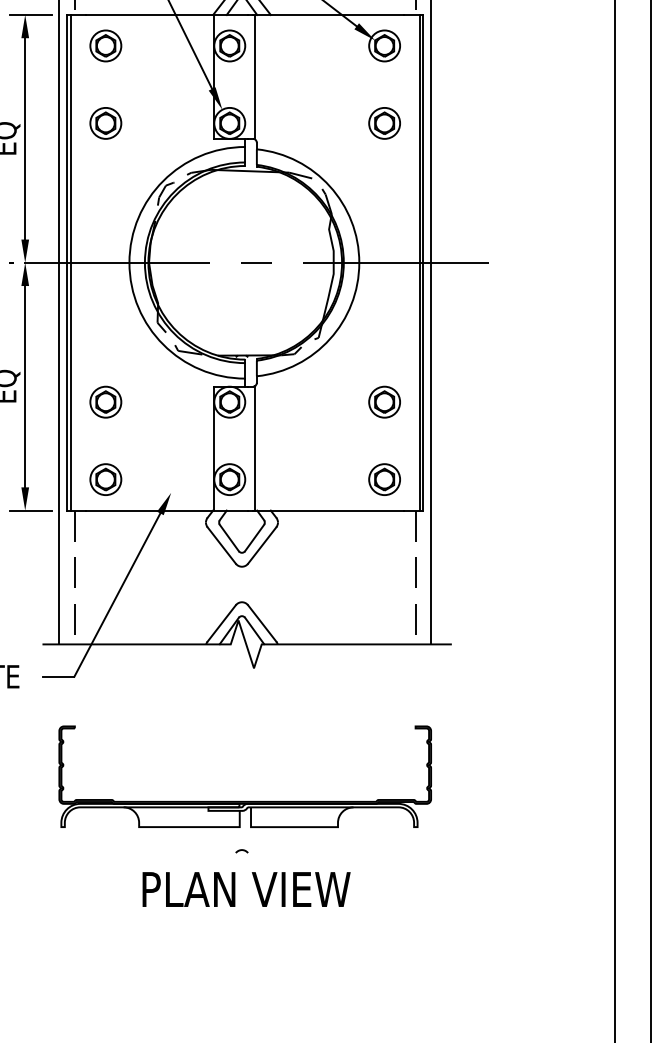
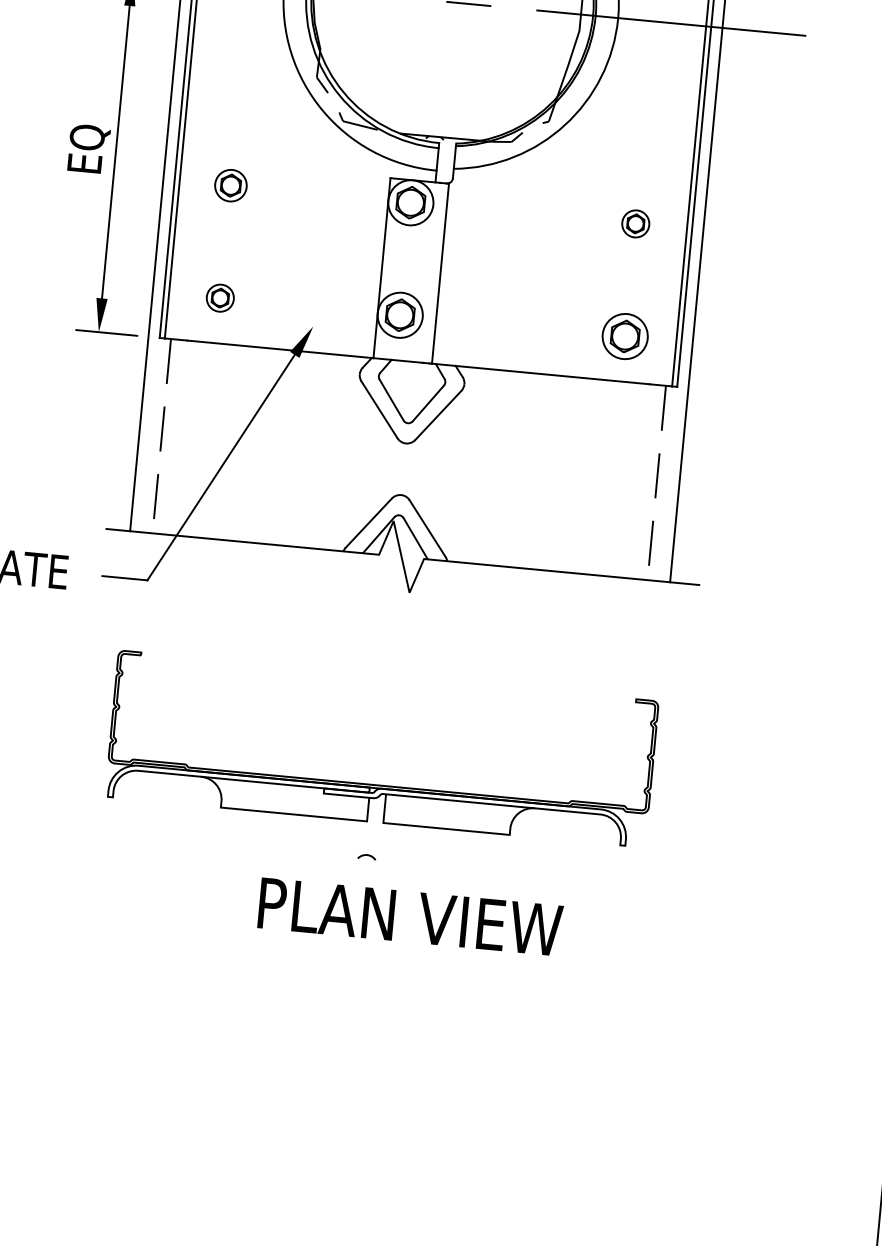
part: (105, 401) -> (230, 184), size x0.7
part: (384, 401) -> (635, 223), size x0.6
part: (105, 479) -> (219, 298), size x0.6
text: (246, 889) -> (410, 916), moved

